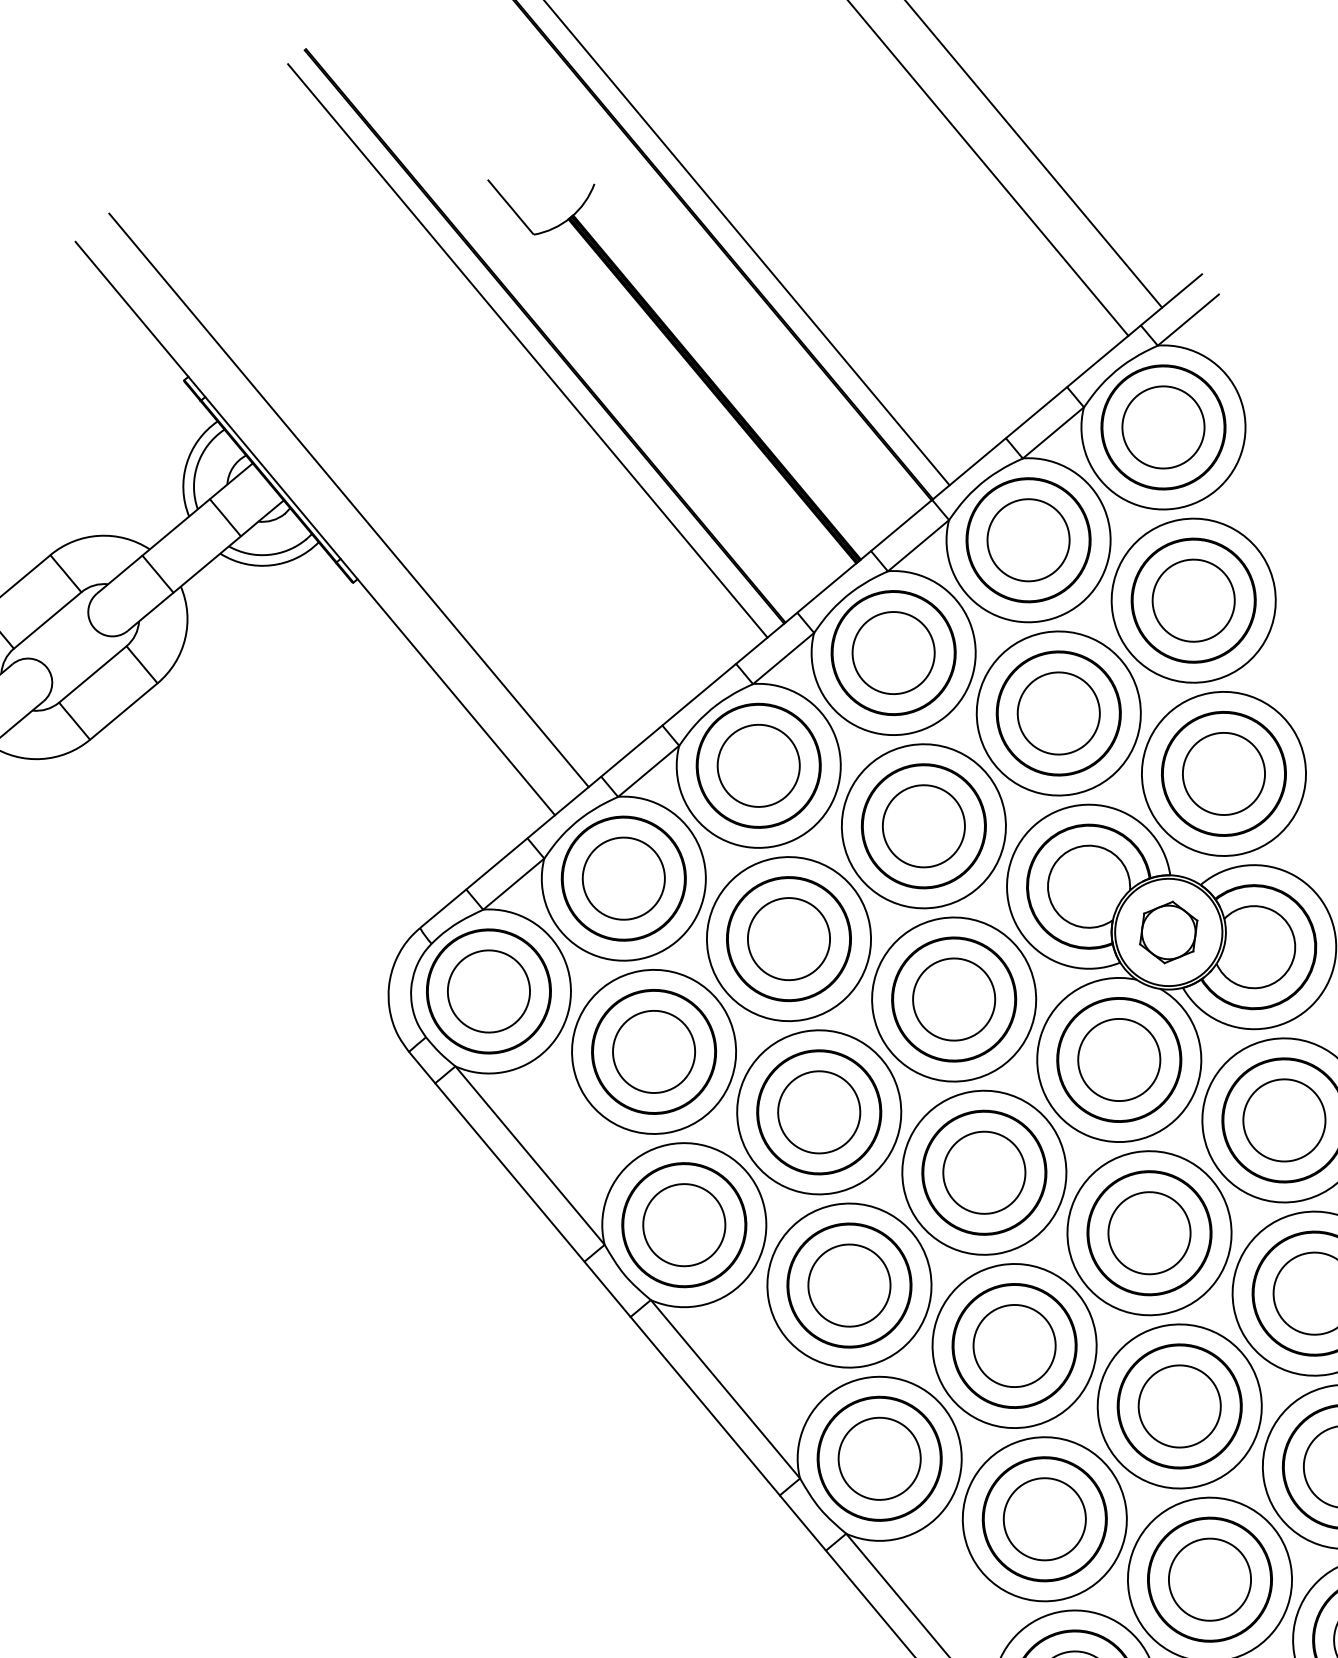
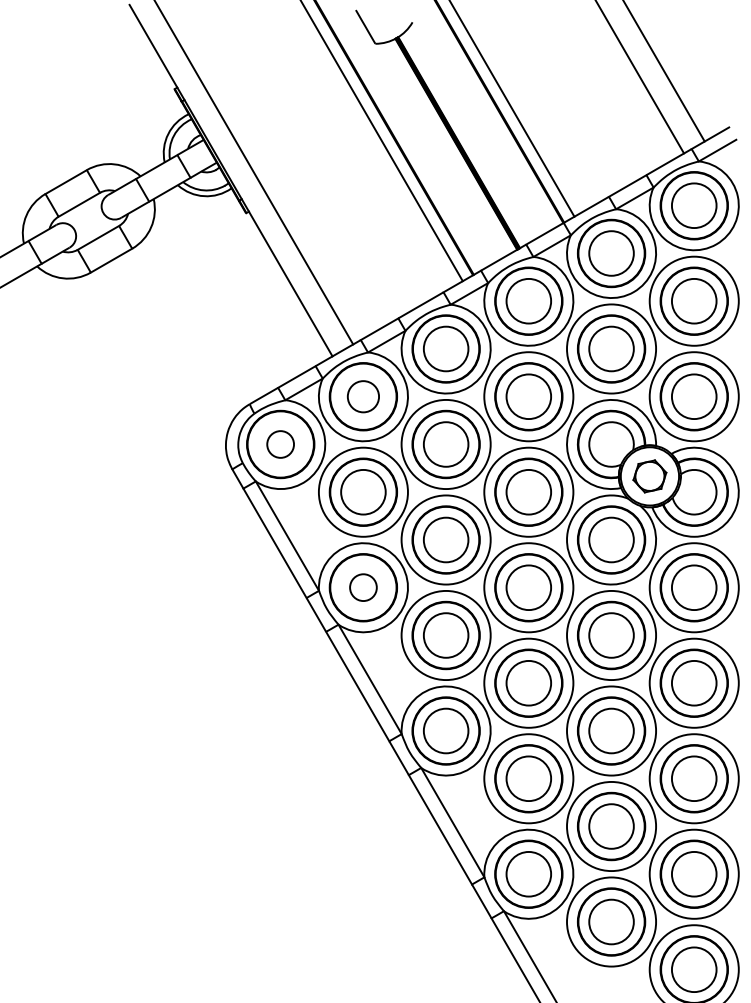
circle: (623, 878) -> (363, 396), size x0.7
circle: (488, 991) -> (280, 444), size x0.6
circle: (684, 1224) -> (363, 587), size x0.6

